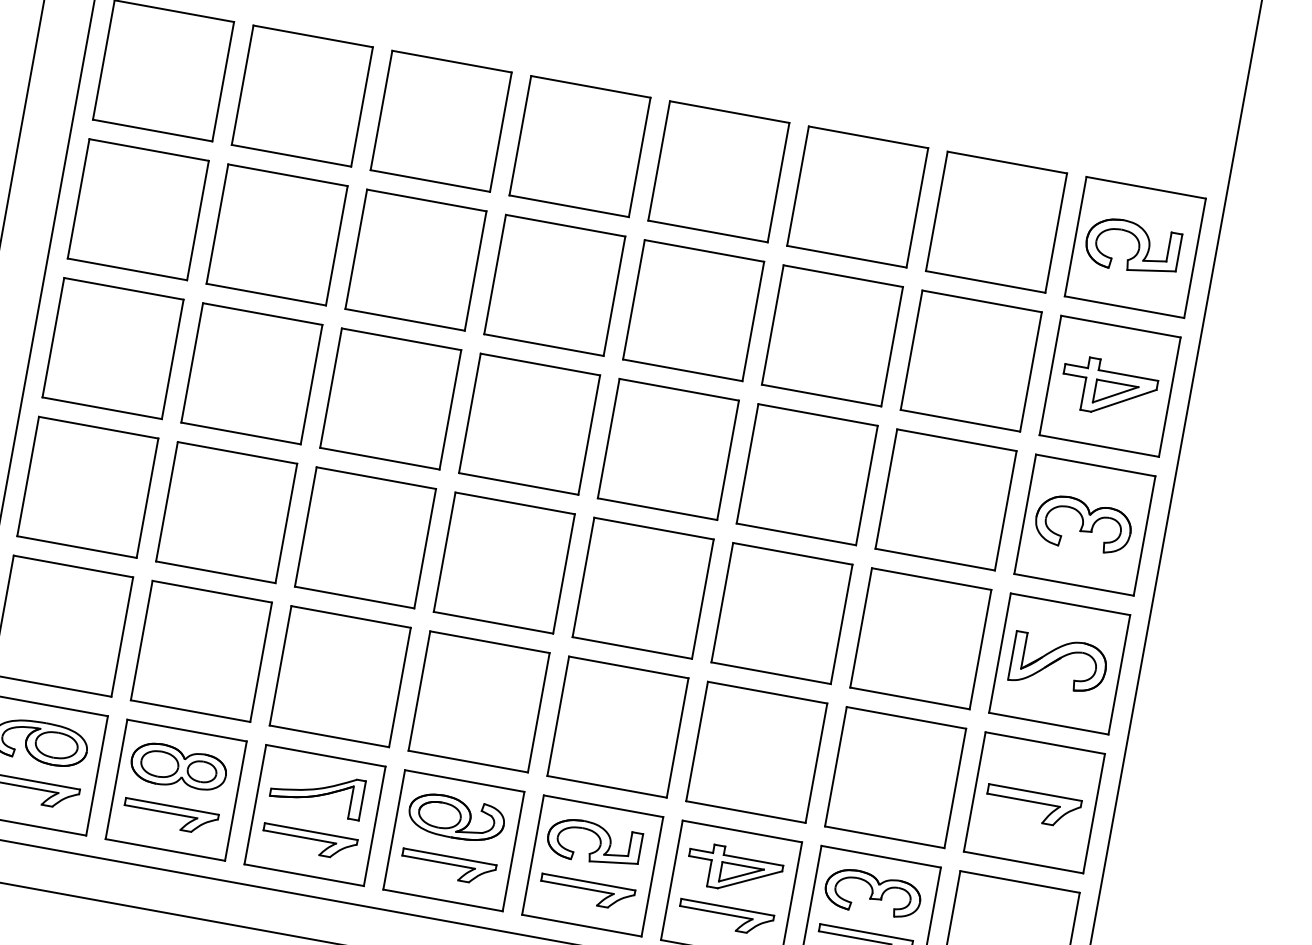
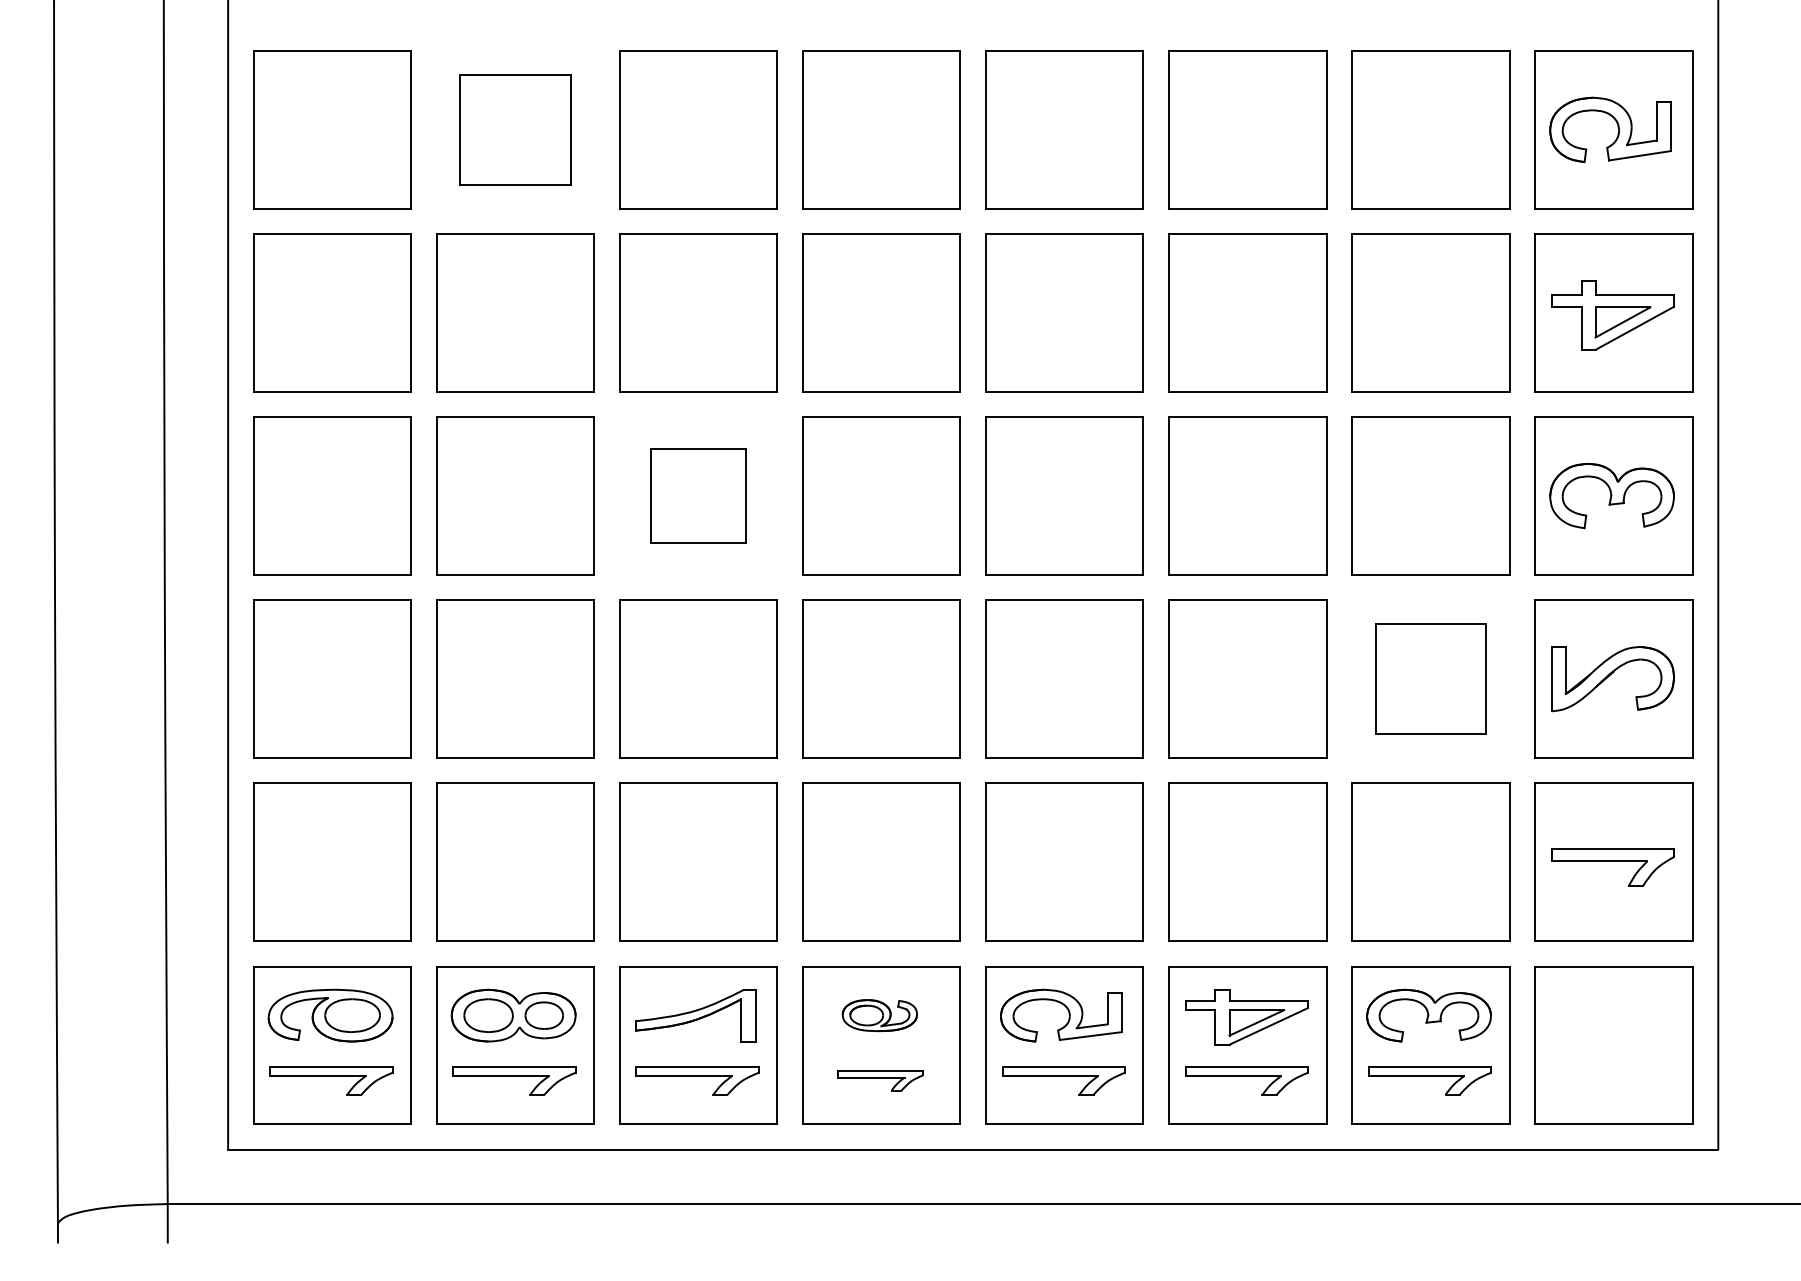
part: (302, 95) -> (515, 129), size x0.7
part: (390, 398) -> (698, 495), size x0.6
part: (920, 638) -> (1430, 678), size x0.7
part: (456, 817) -> (879, 1015), size x0.6
part: (448, 867) -> (880, 1080), size x0.7

